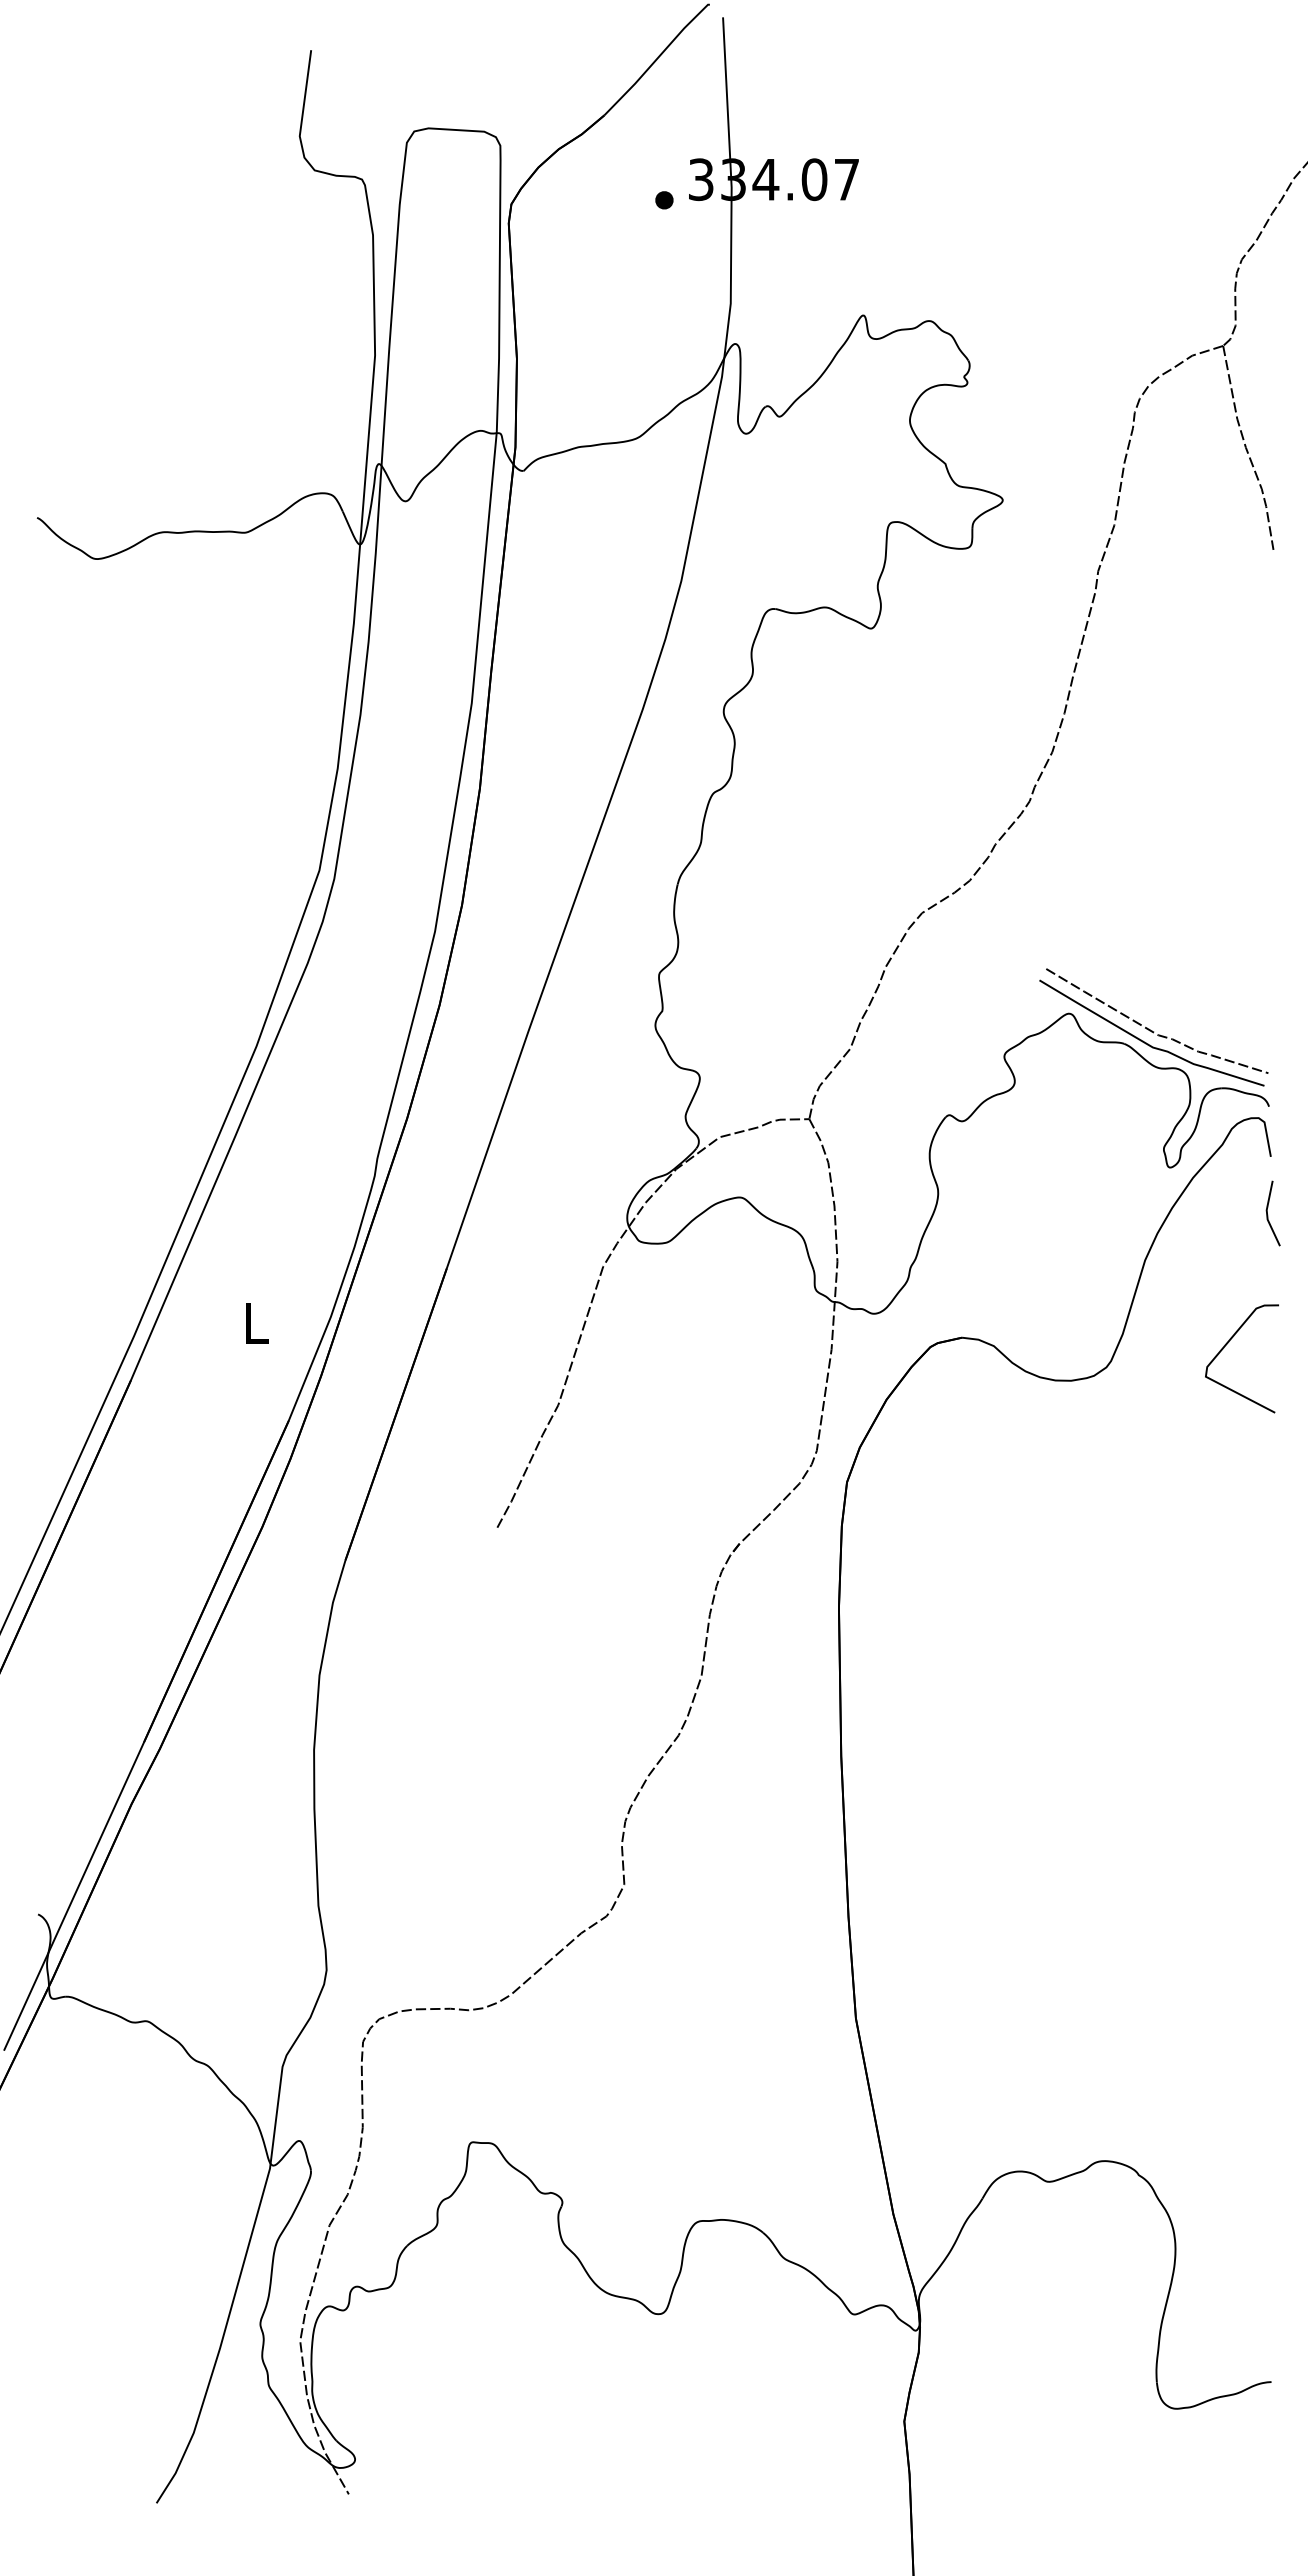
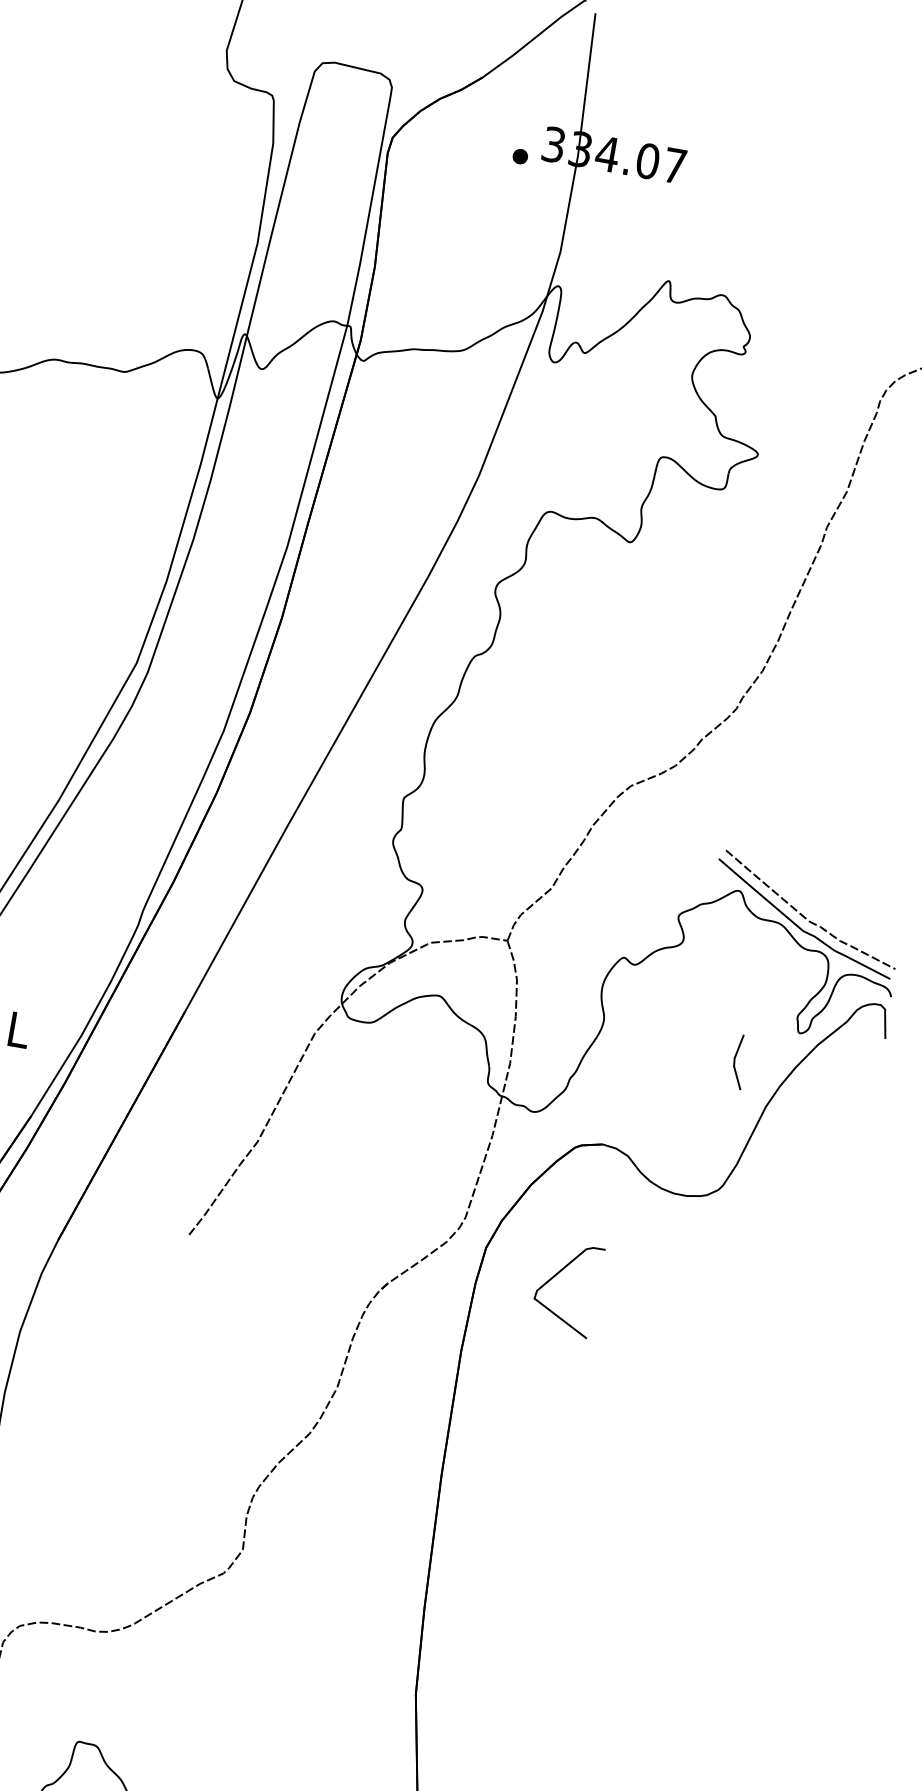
line: (1268, 1215) -> (735, 1063), moved
curve: (1227, 1344) -> (557, 1274), moved

